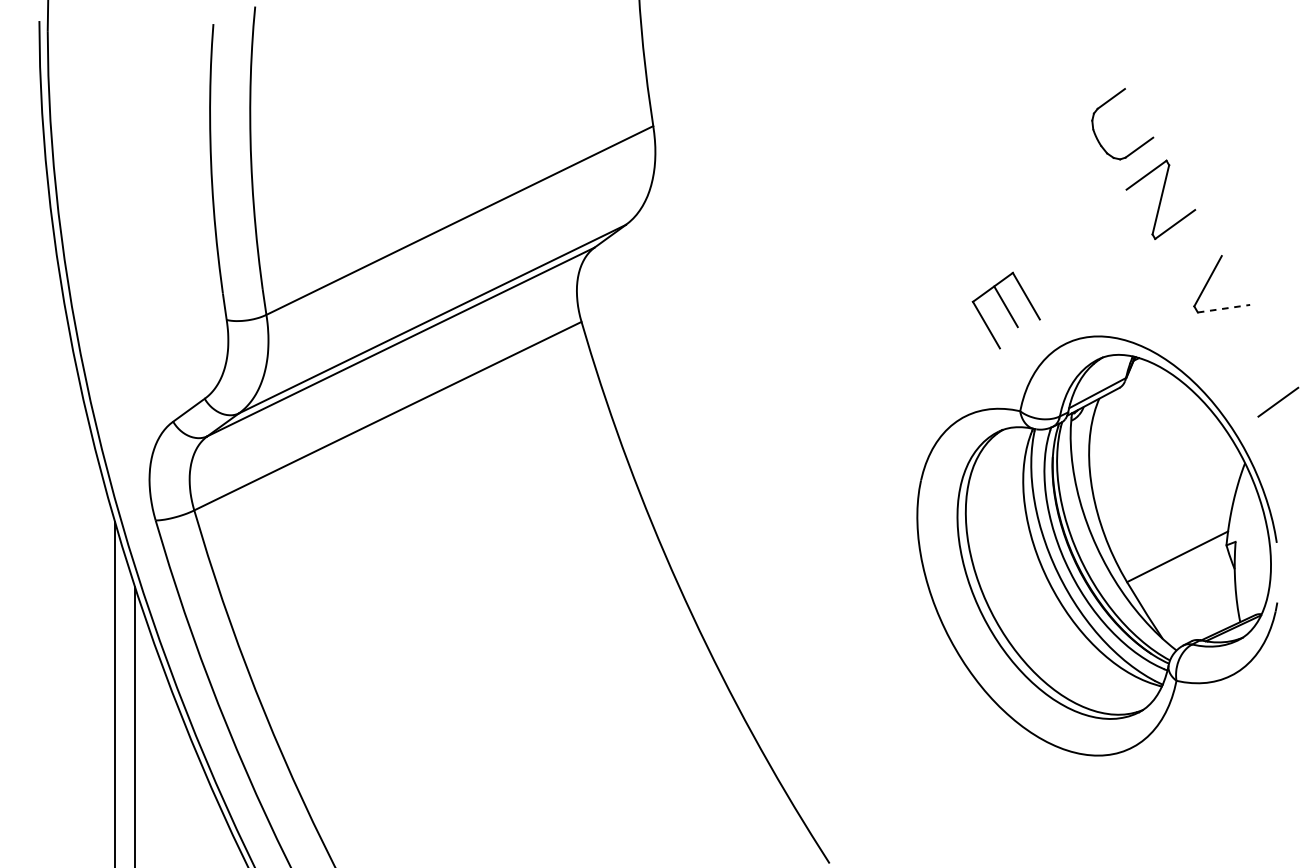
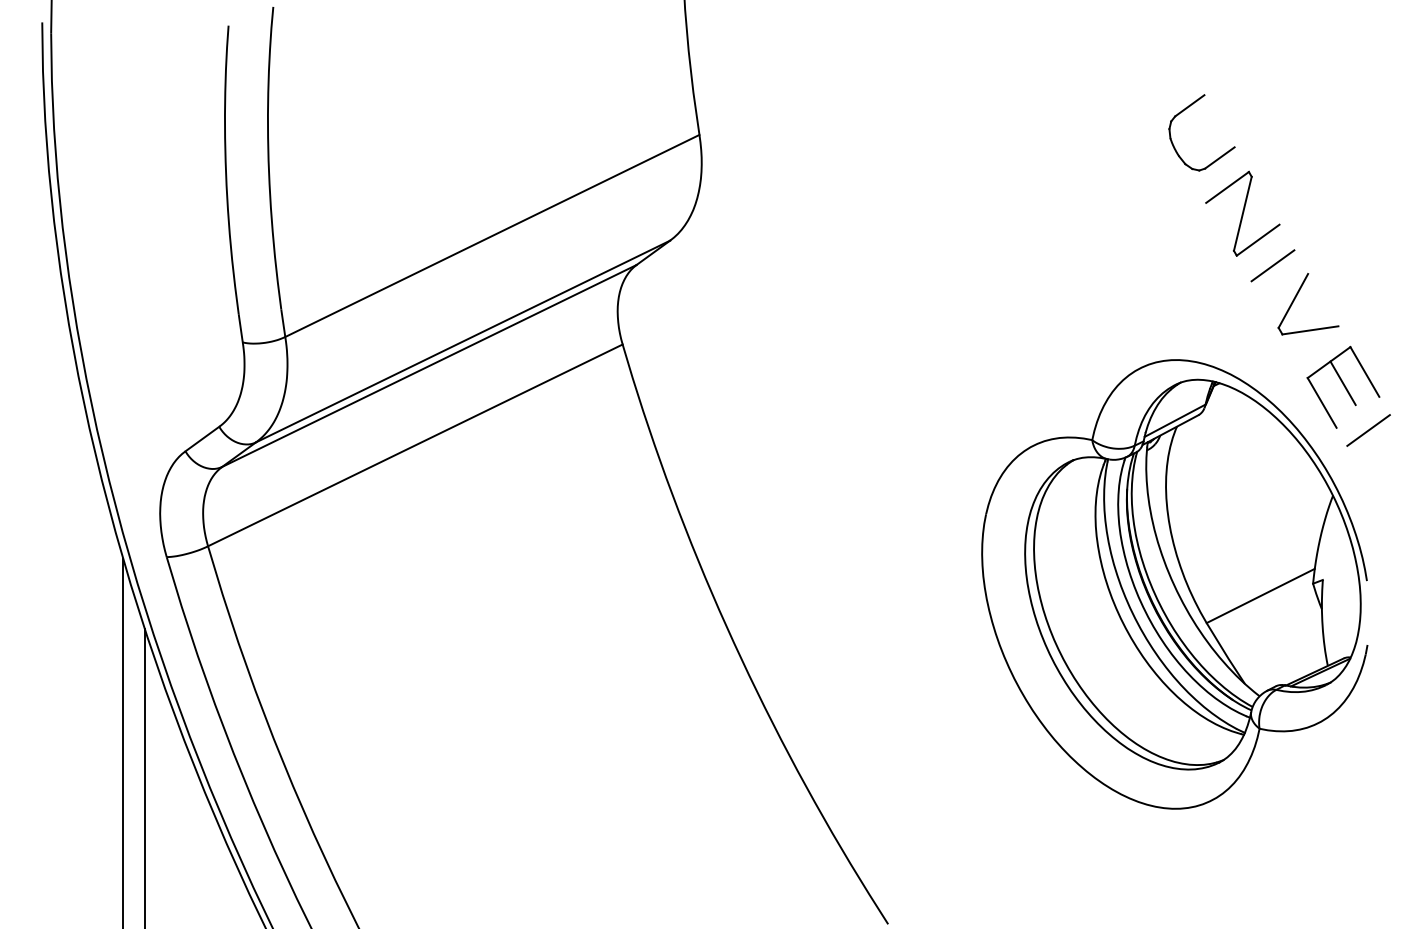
line: (1188, 248) -> (1272, 265), added
line: (1224, 308) -> (1310, 330), dashed -> solid
part: (1006, 309) -> (1343, 386), moved

